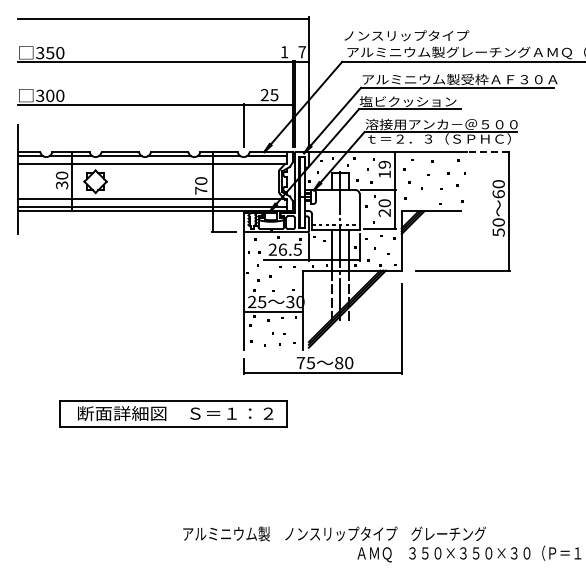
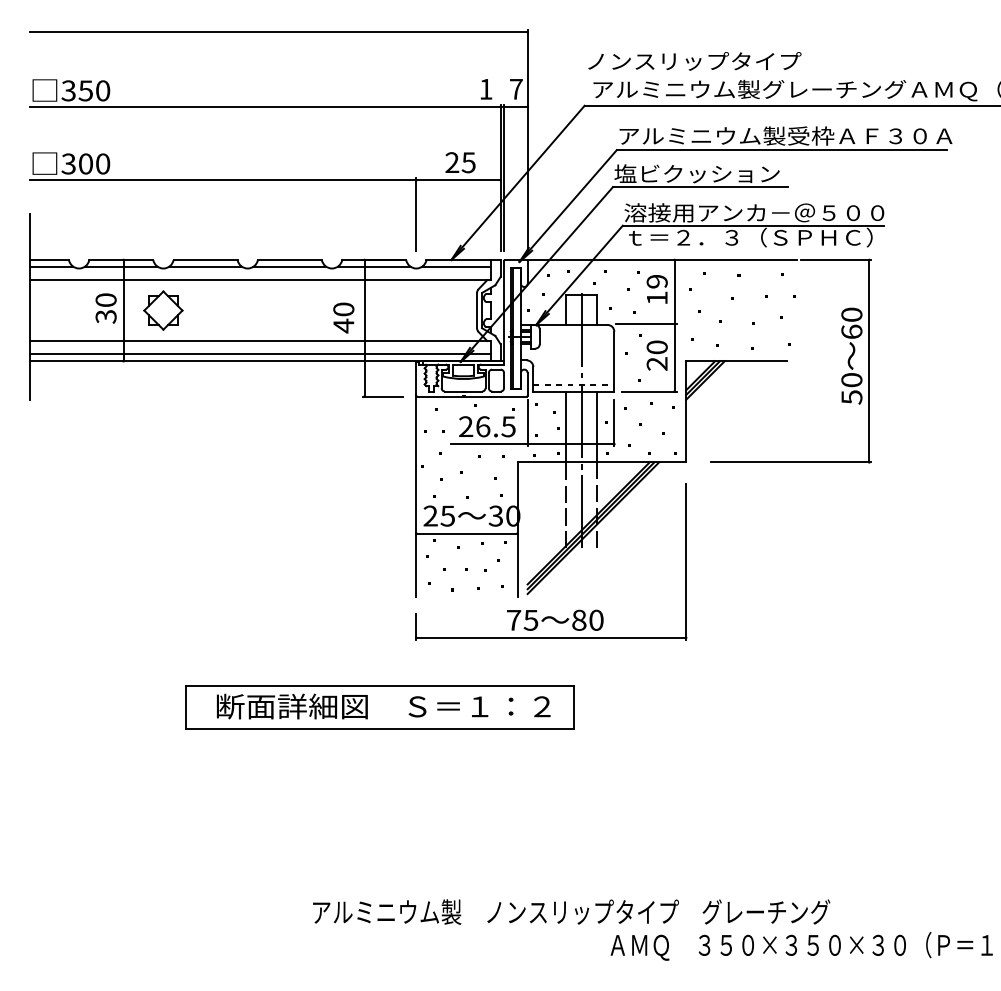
line: (489, 152) -> (836, 260), dashed -> solid
text: (201, 190) -> (344, 325), 70 -> 40
part: (173, 413) -> (380, 706), moved

